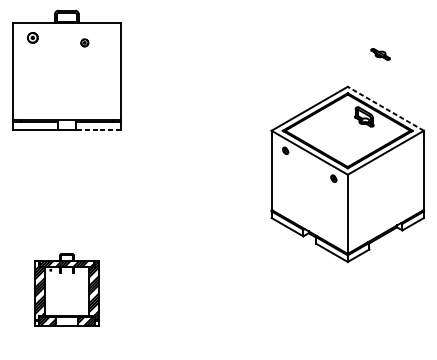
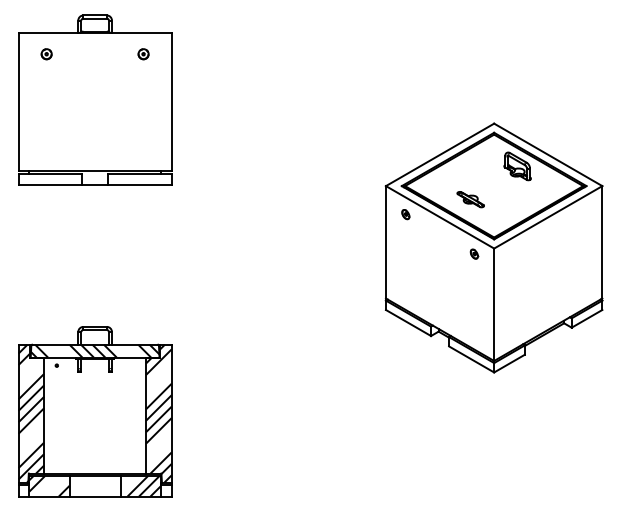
part: (32, 38) -> (46, 54), size x0.71
part: (84, 43) -> (143, 54), moved
part: (380, 54) -> (470, 199), moved
line: (385, 108) -> (547, 154), dashed -> solid
line: (98, 130) -> (139, 185), dashed -> solid
part: (67, 289) -> (95, 411), size x1.67

